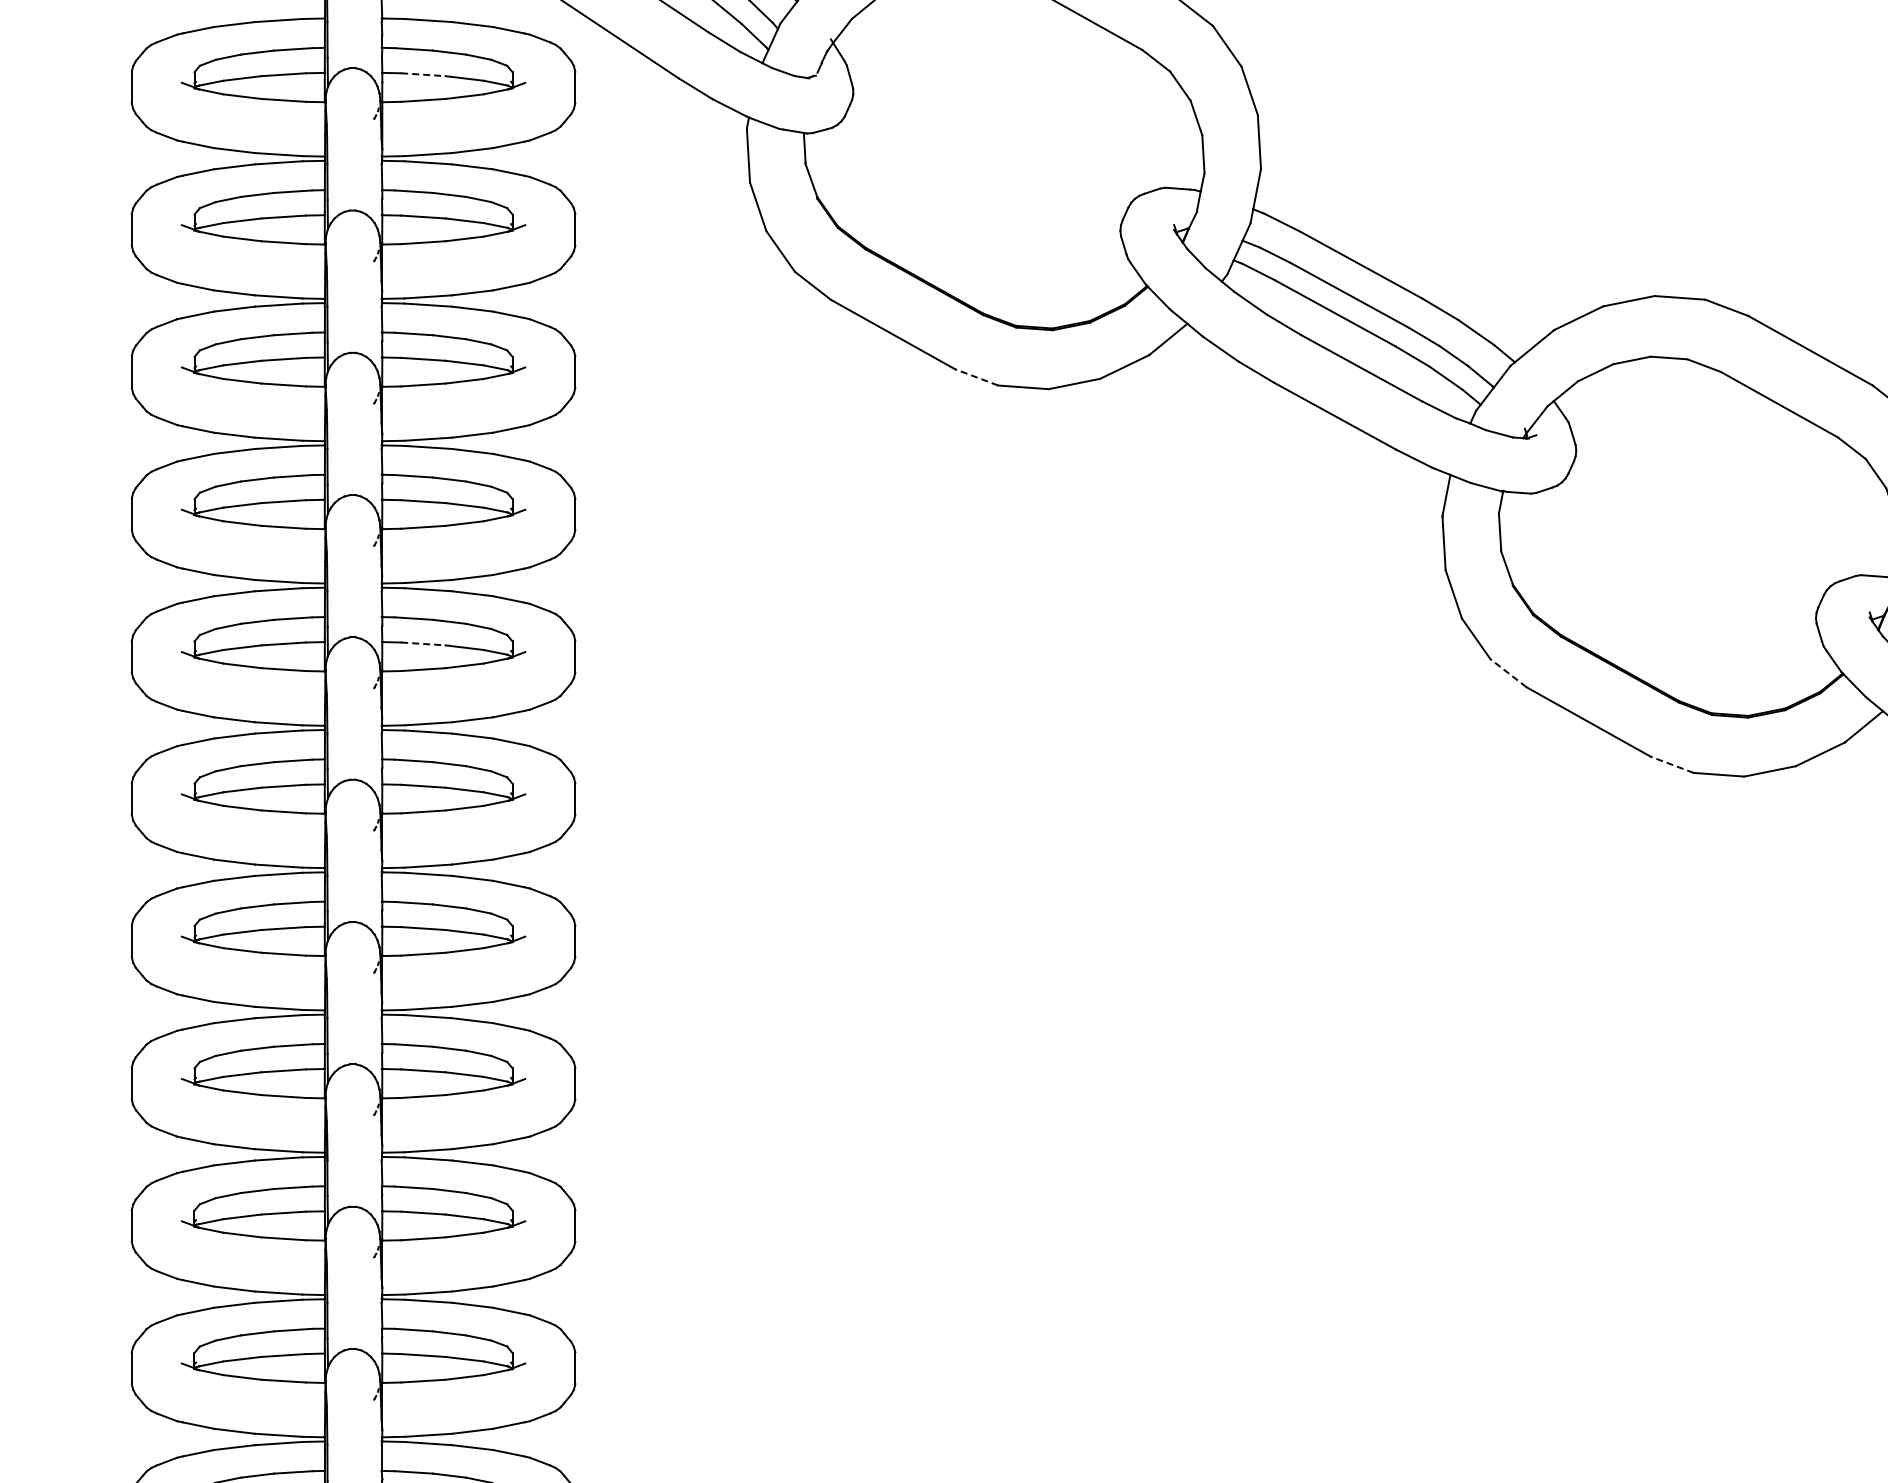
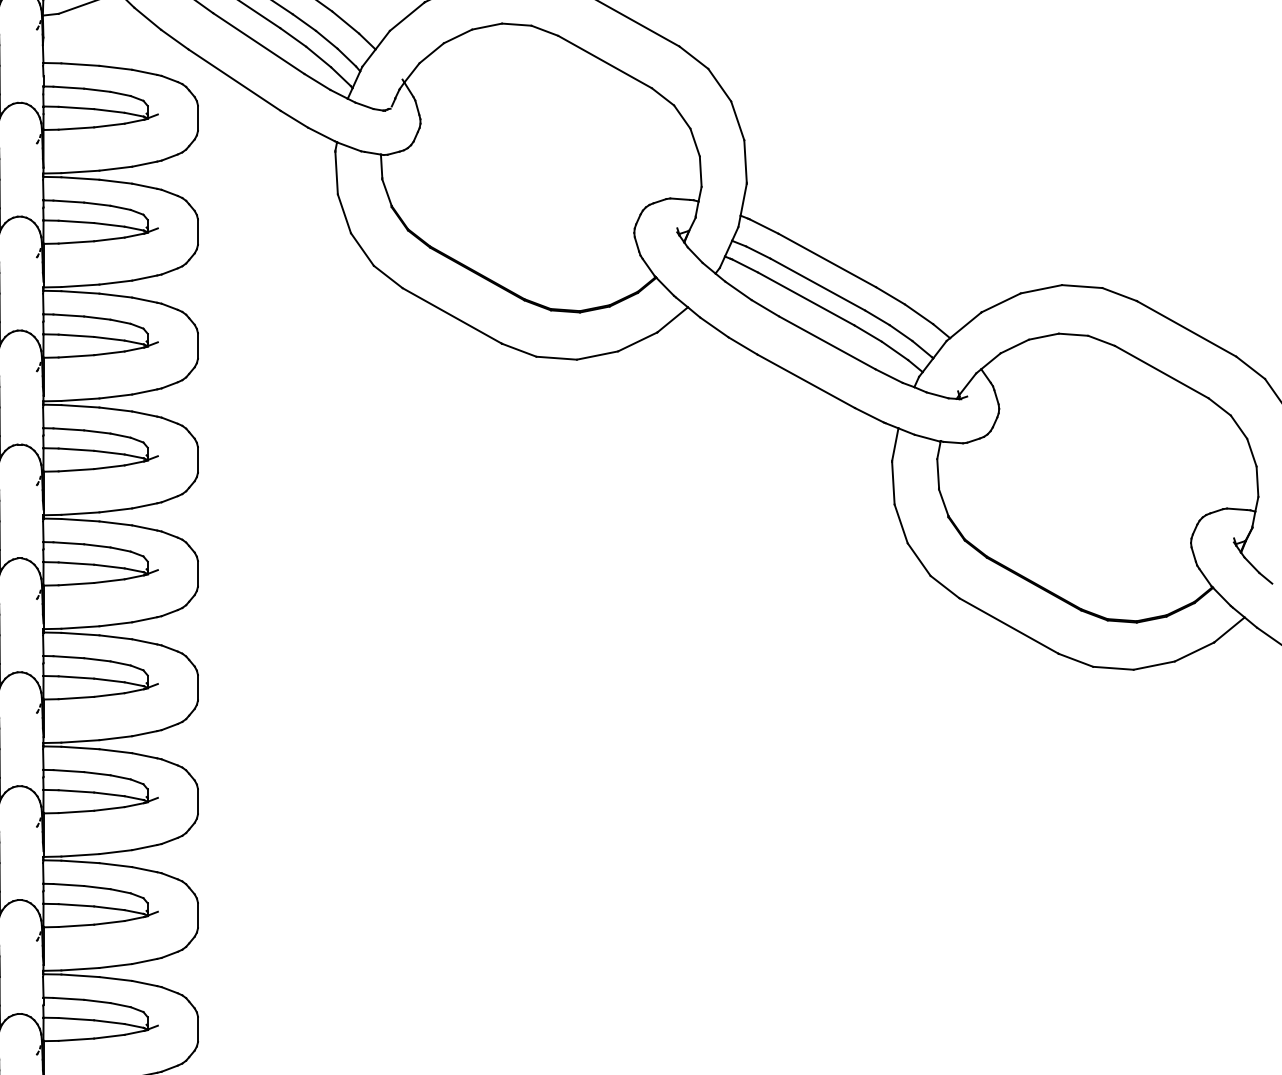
line: (423, 74) -> (76, 107), dashed -> solid
line: (976, 377) -> (519, 350), dashed -> solid
line: (423, 643) -> (76, 563), dashed -> solid
line: (1508, 673) -> (944, 587), dashed -> solid
line: (1672, 764) -> (1076, 660), dashed -> solid

